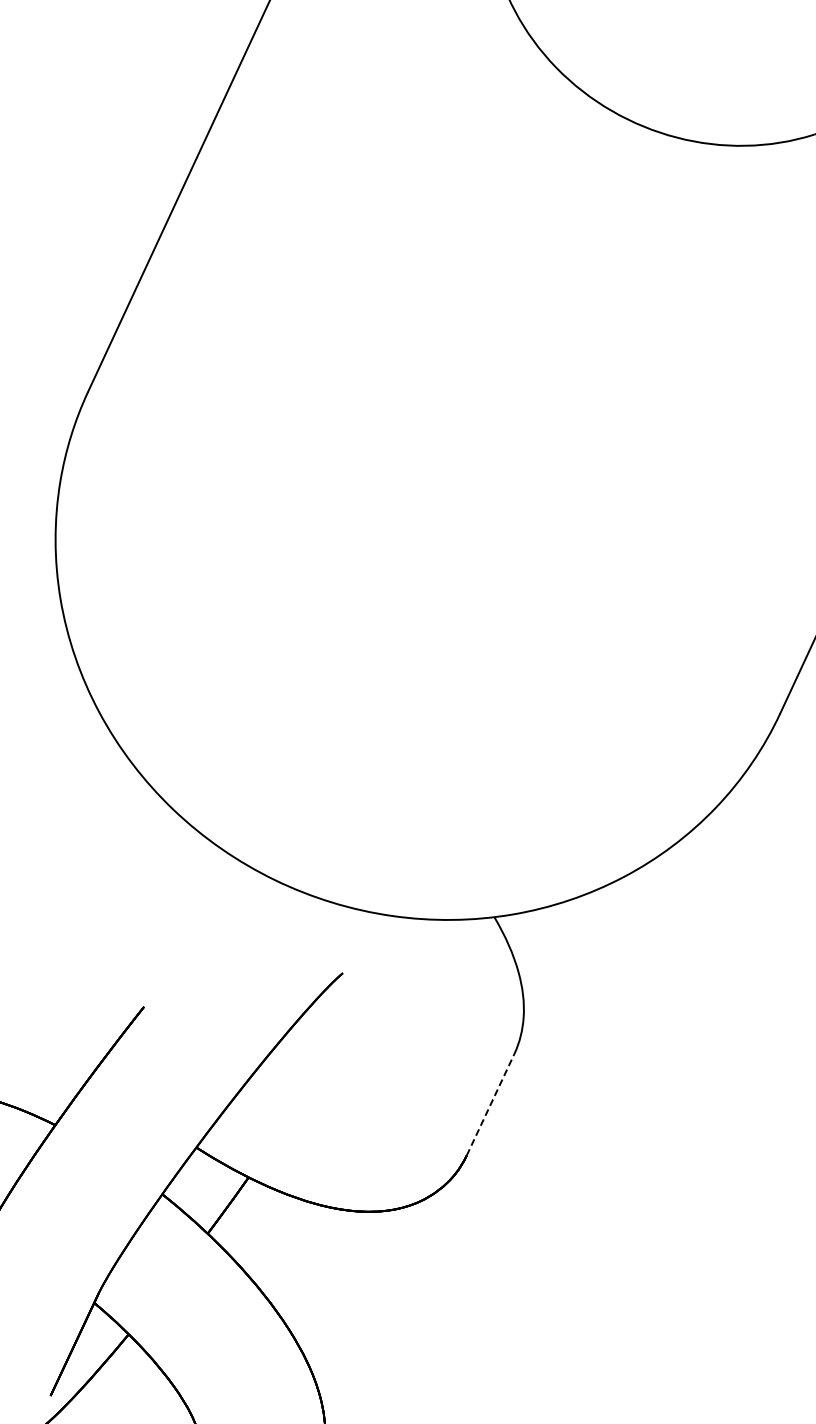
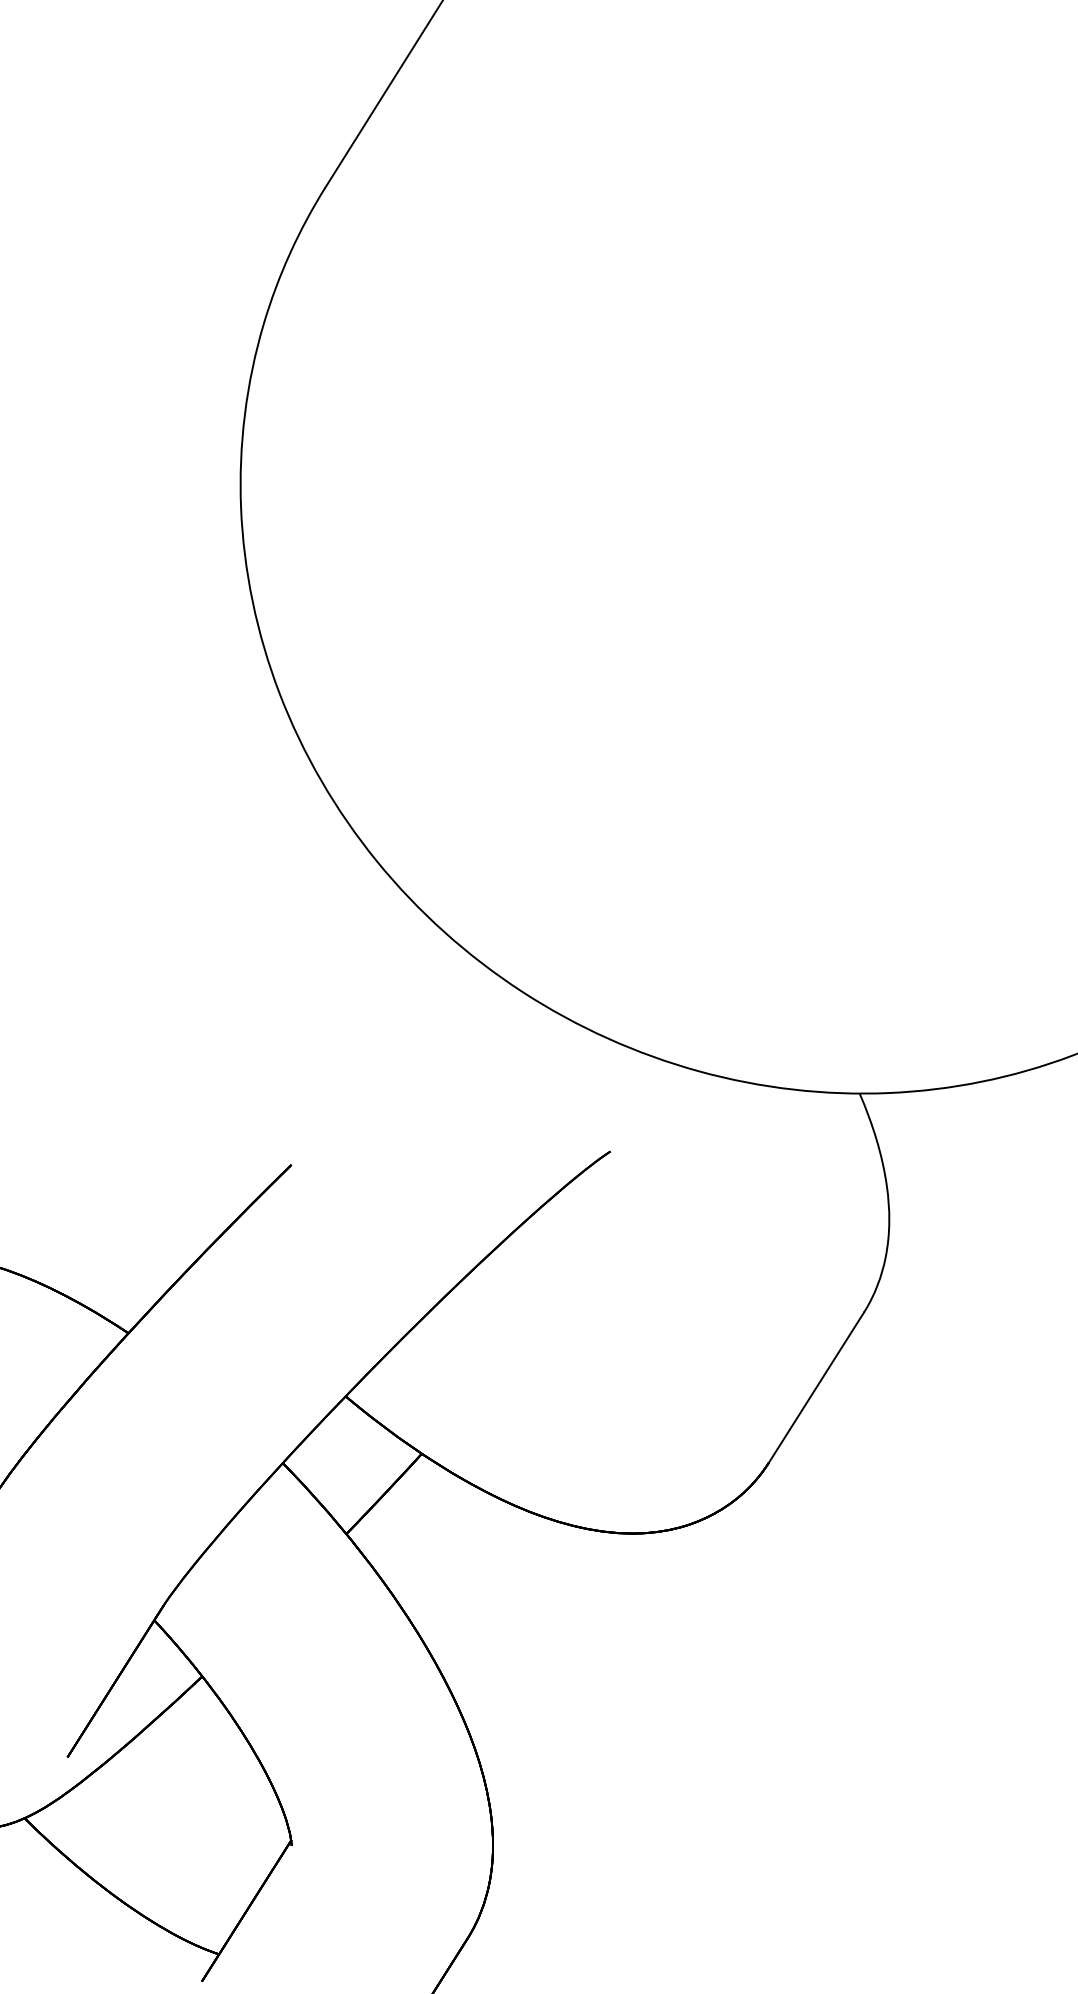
line: (490, 1104) -> (816, 1387), dashed -> solid

